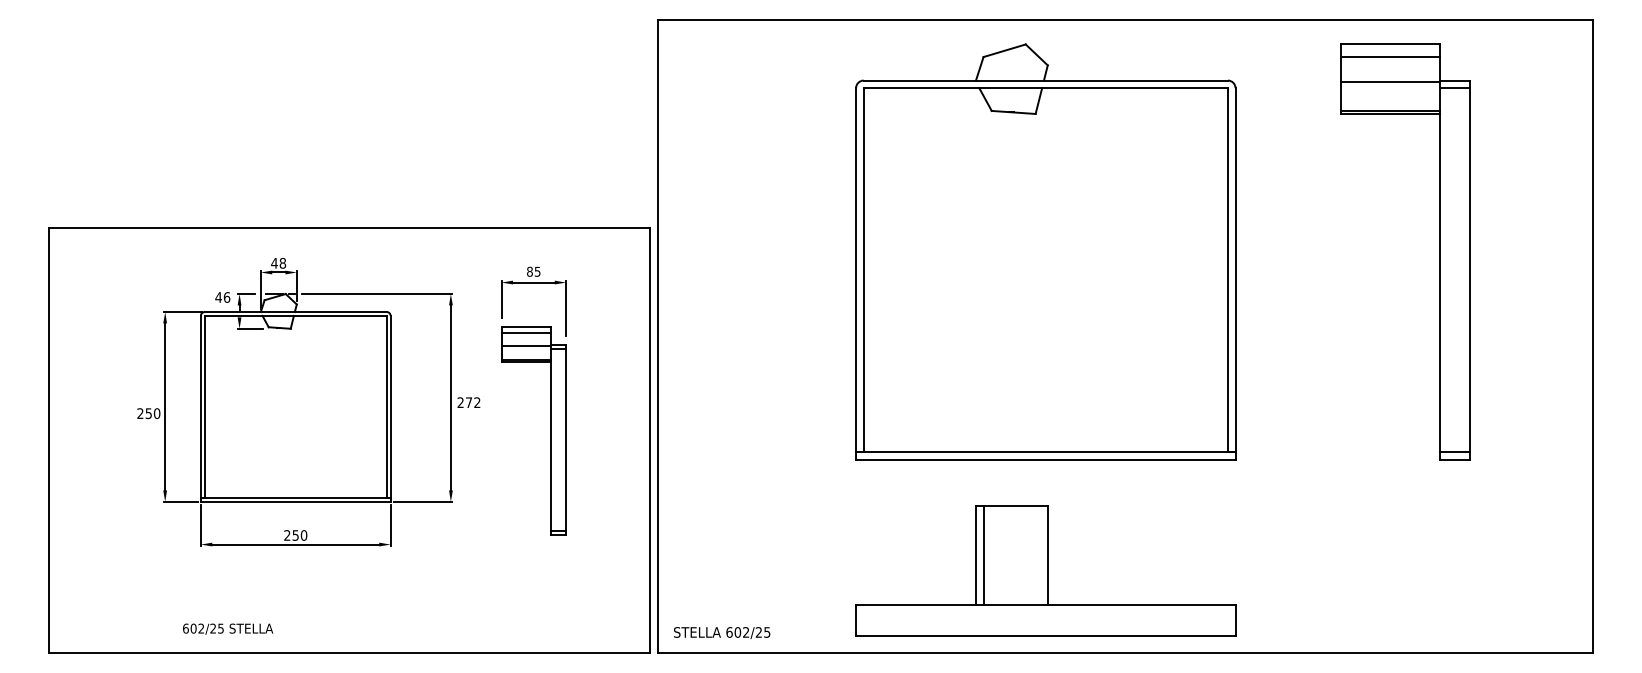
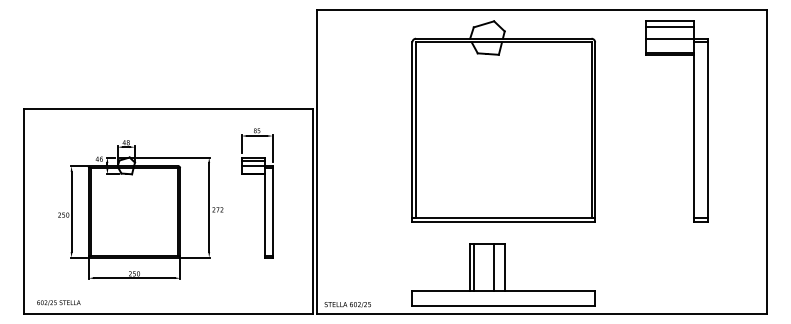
part: (308, 401) -> (140, 209), moved
line: (1026, 555) -> (494, 267), added
text: (227, 628) -> (58, 302), moved

